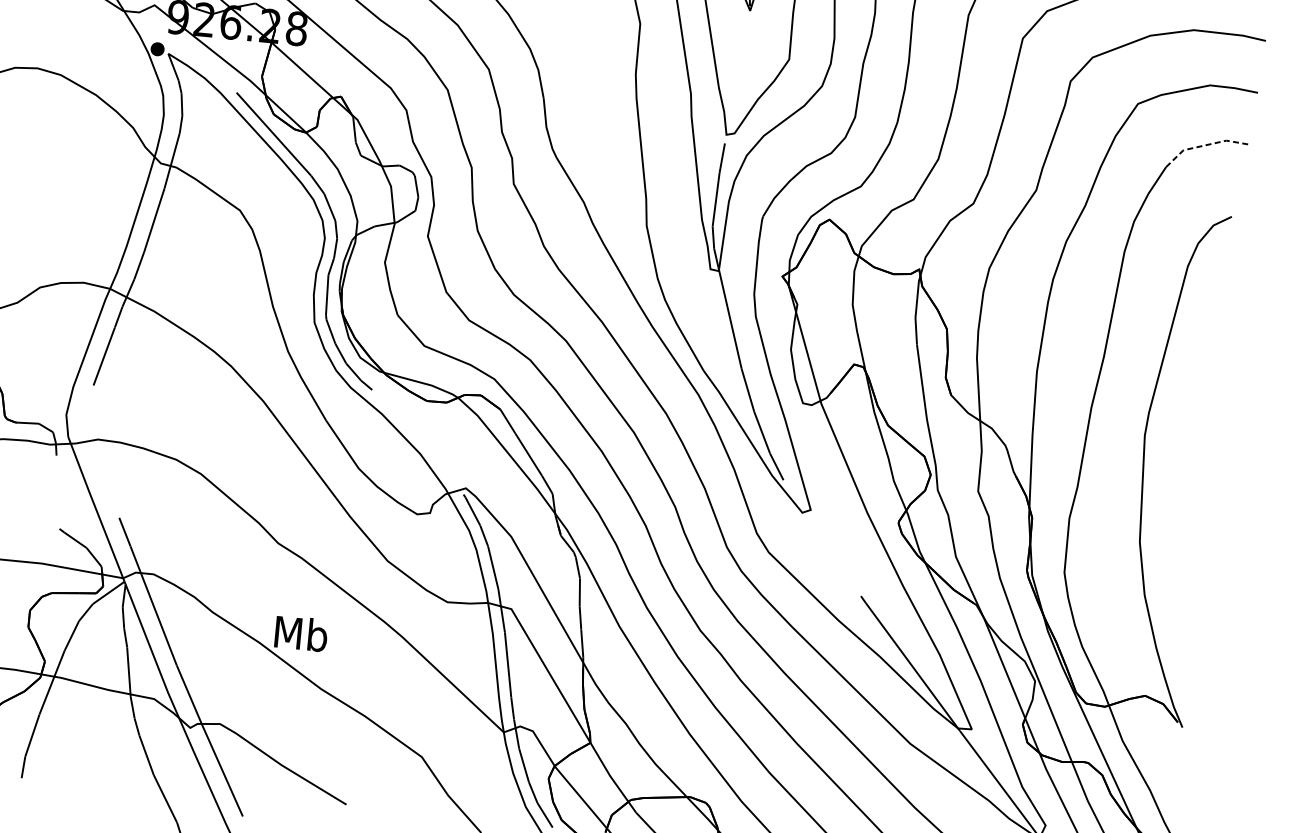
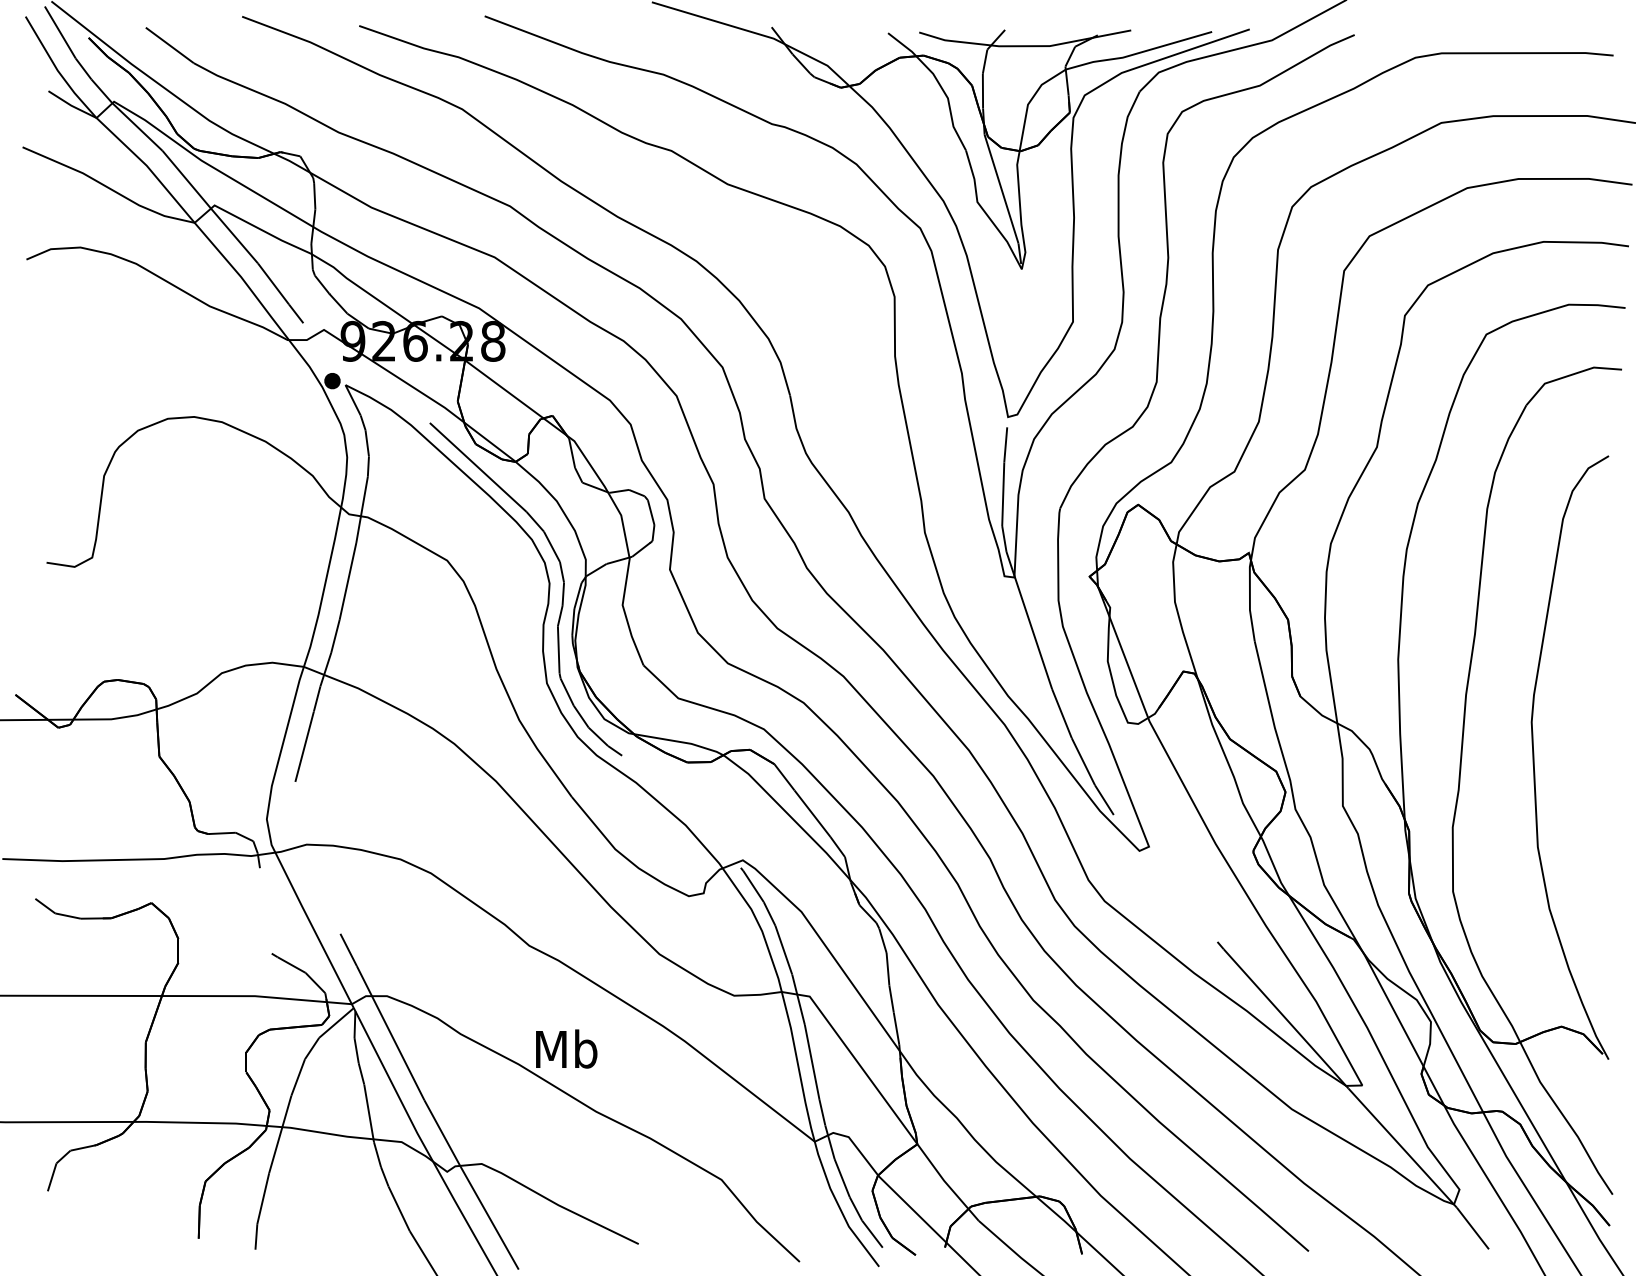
line: (1205, 145) -> (1569, 375), dashed -> solid

